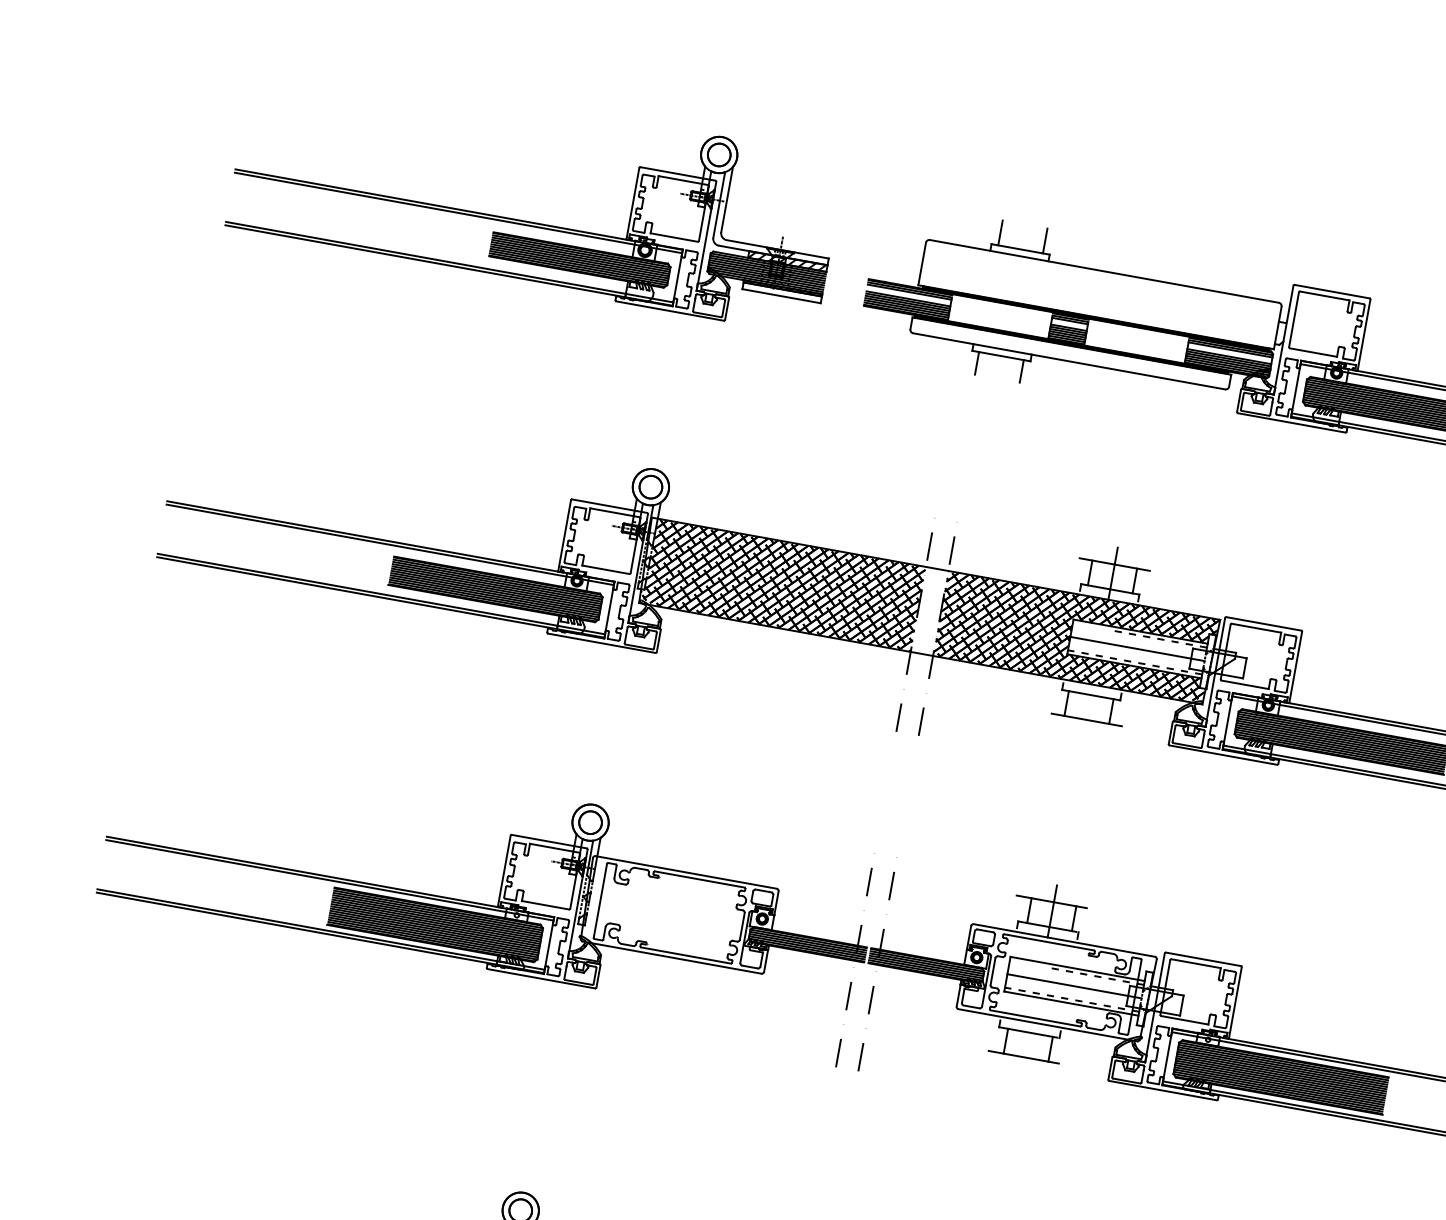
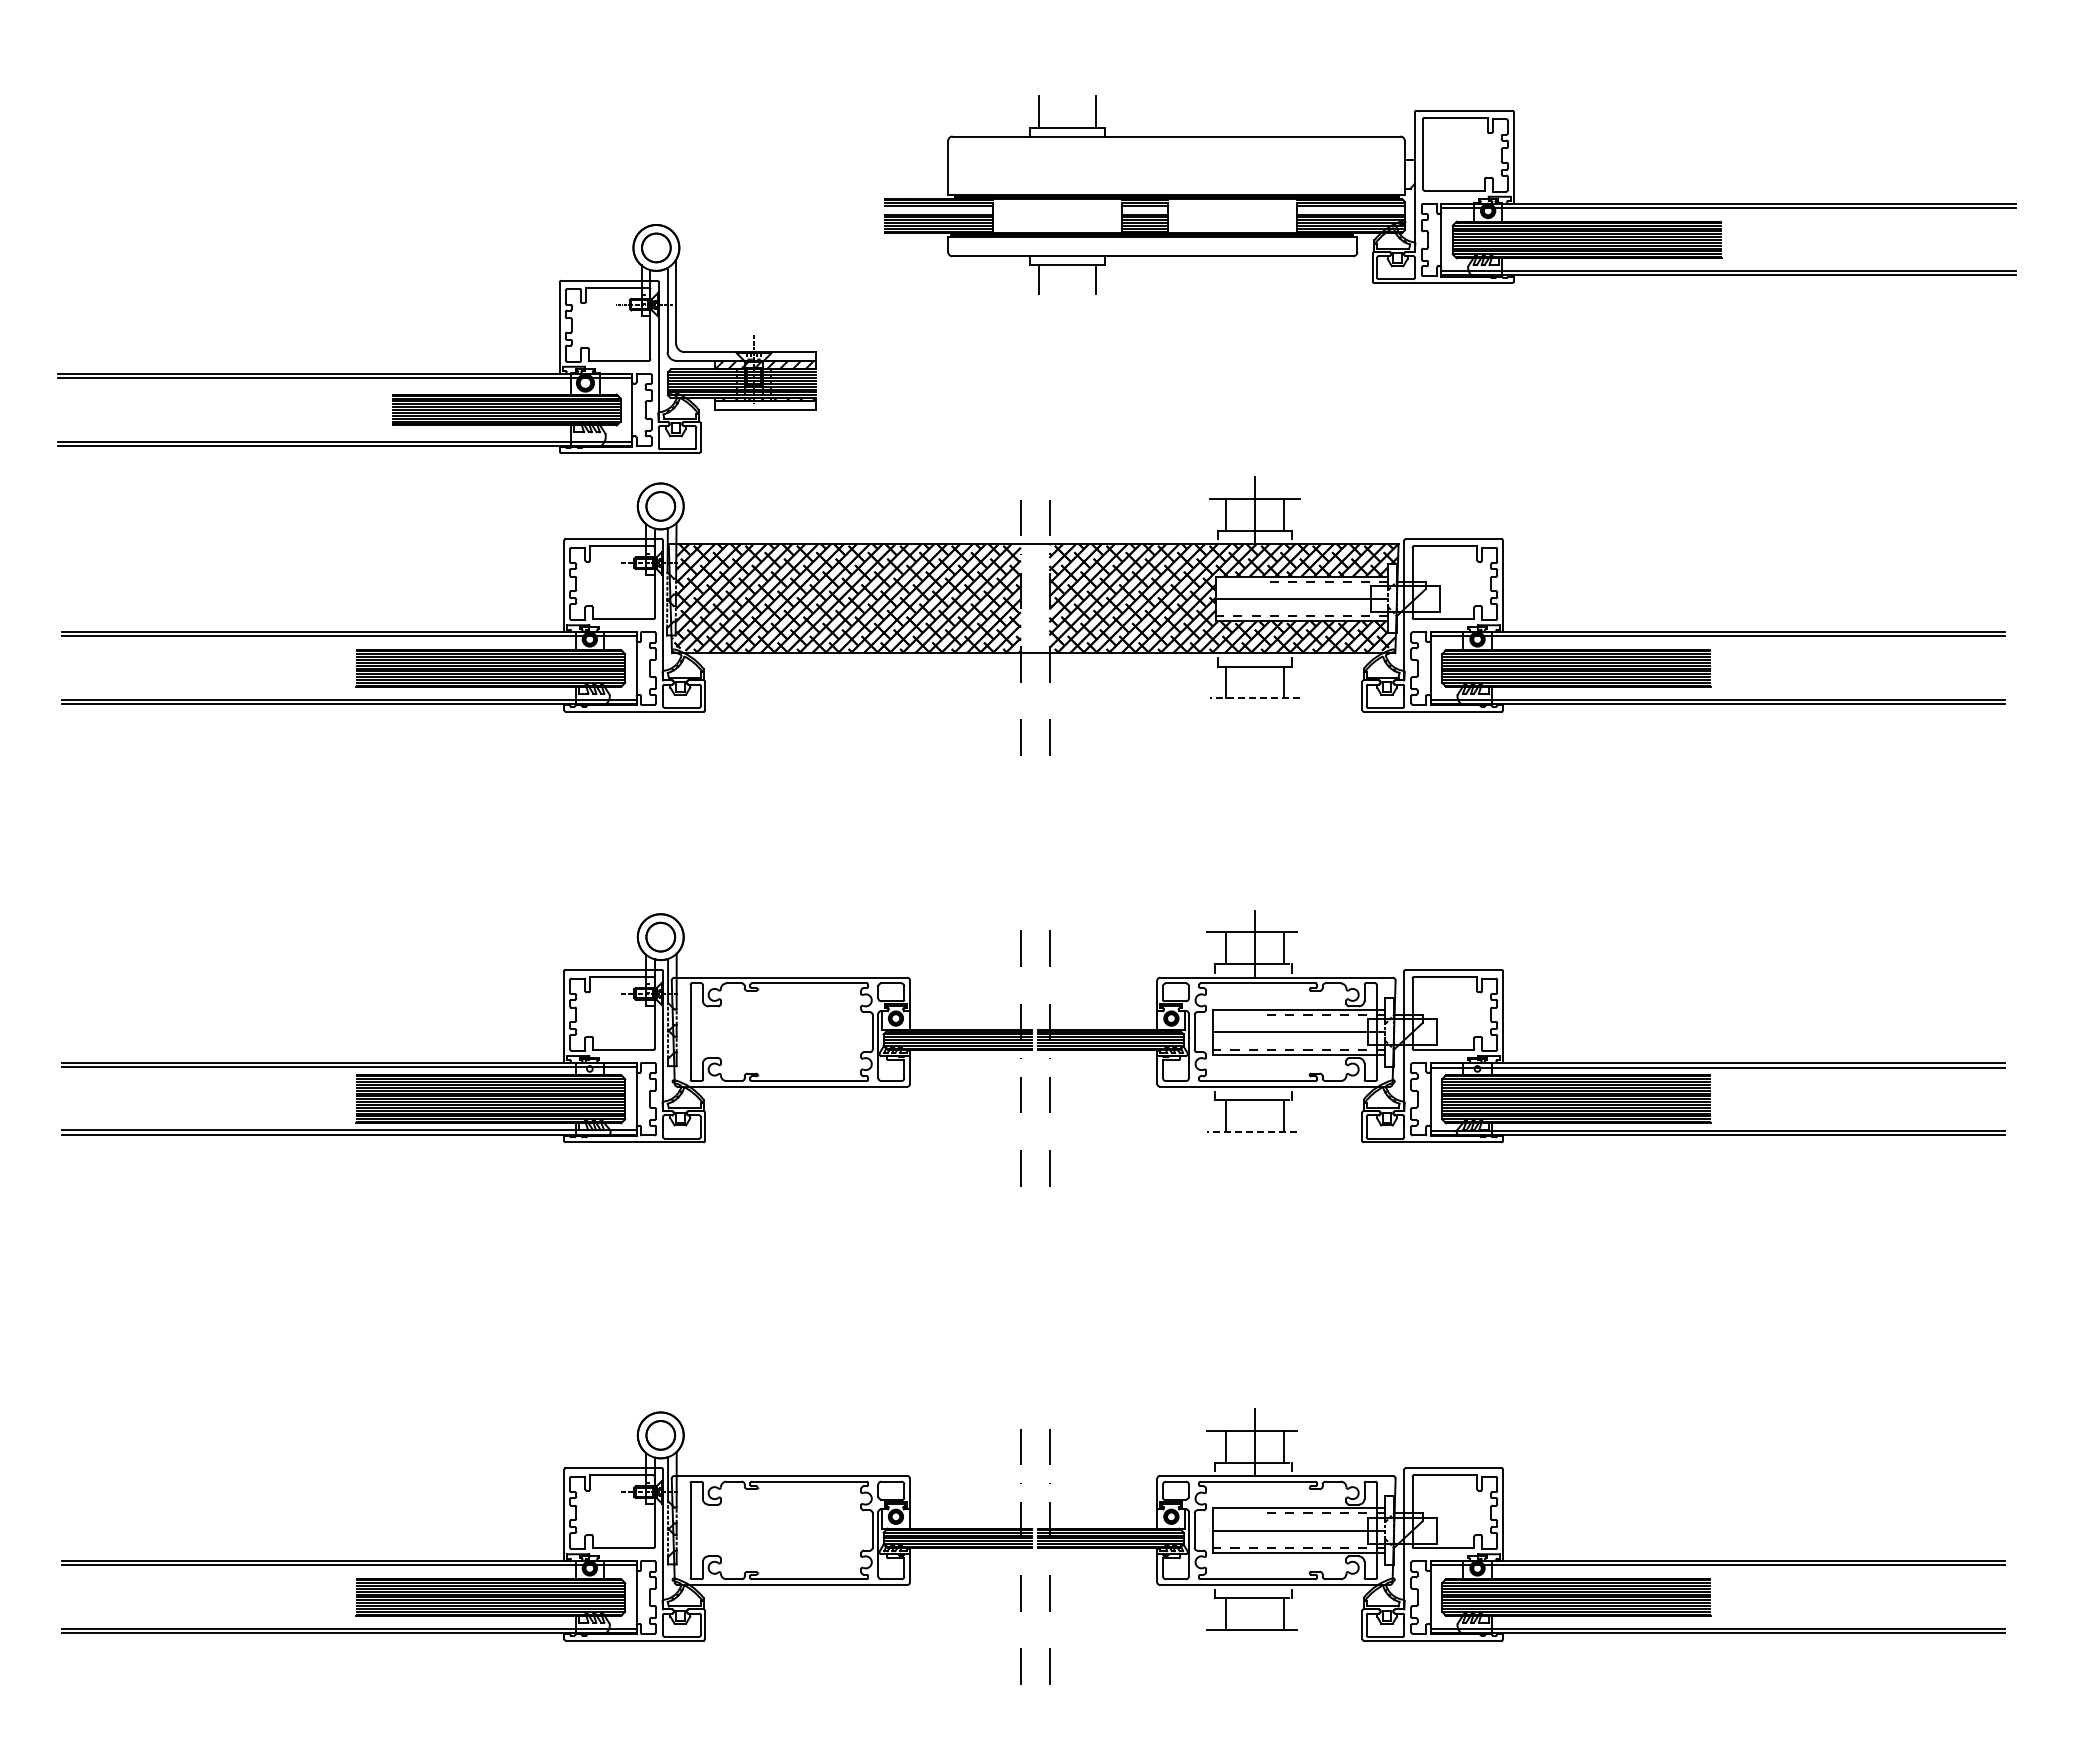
part: (530, 221) -> (436, 373), moved
line: (1086, 719) -> (1254, 698), solid -> dashed
line: (1023, 1057) -> (1251, 1132), solid -> dashed

